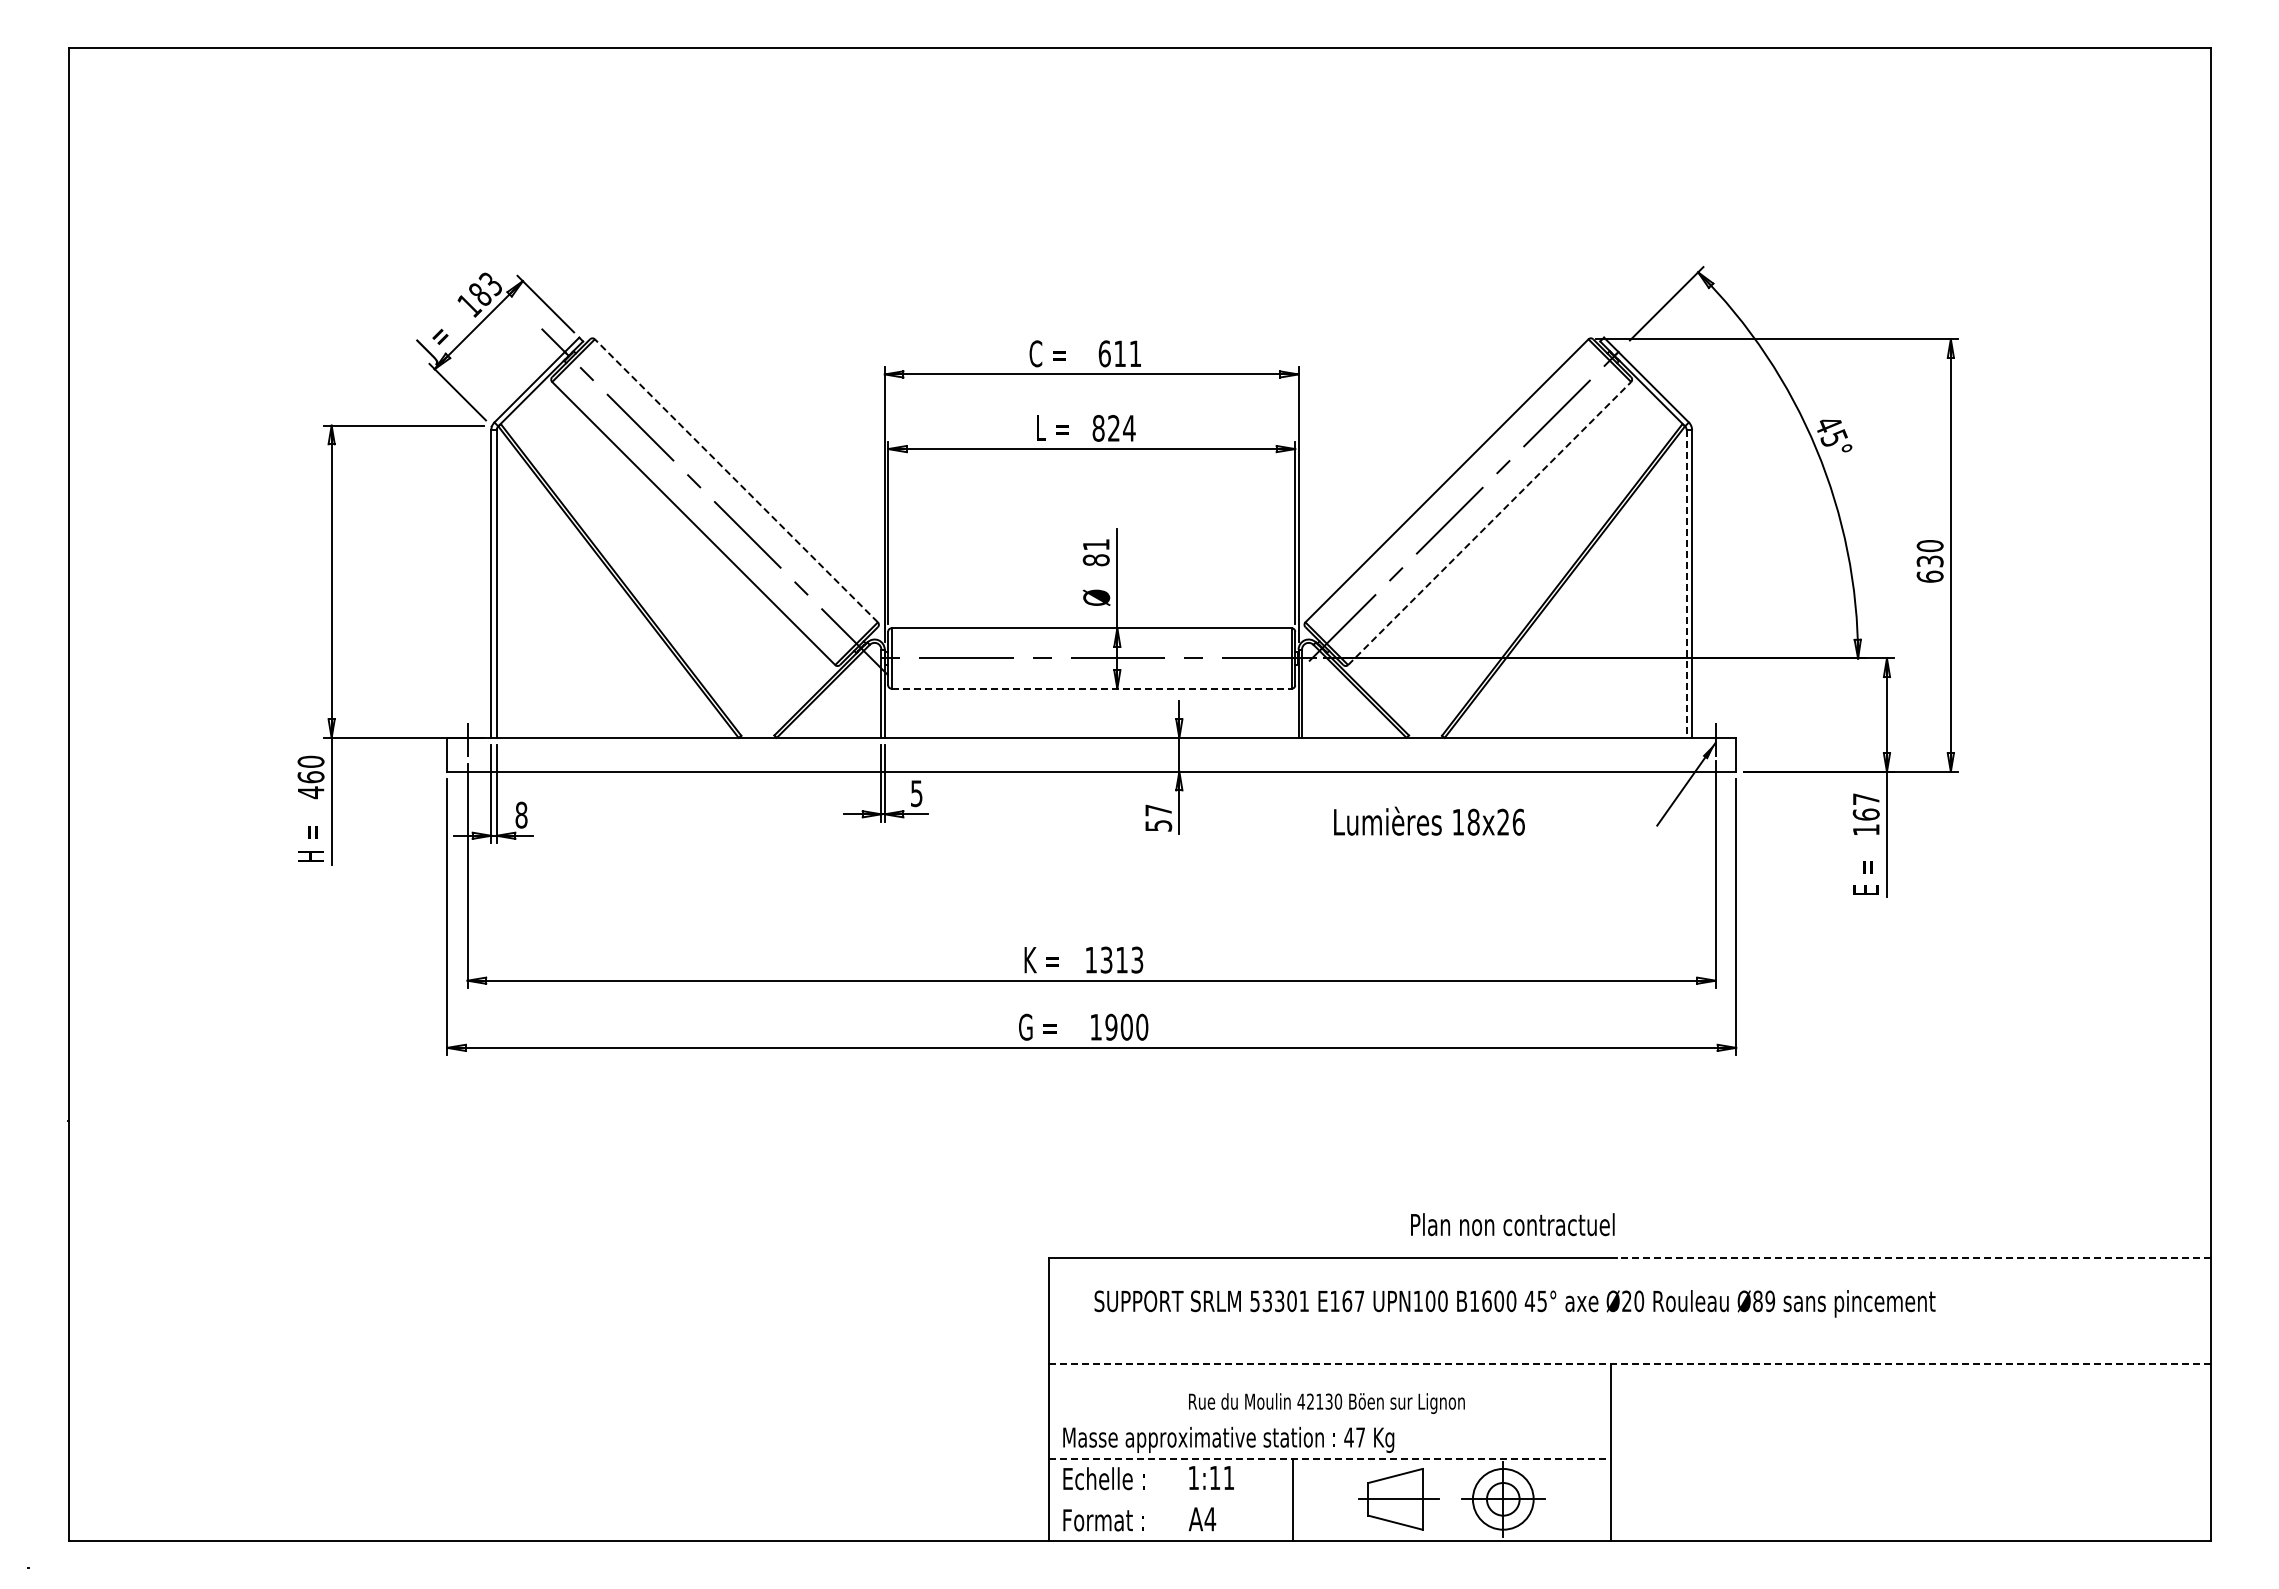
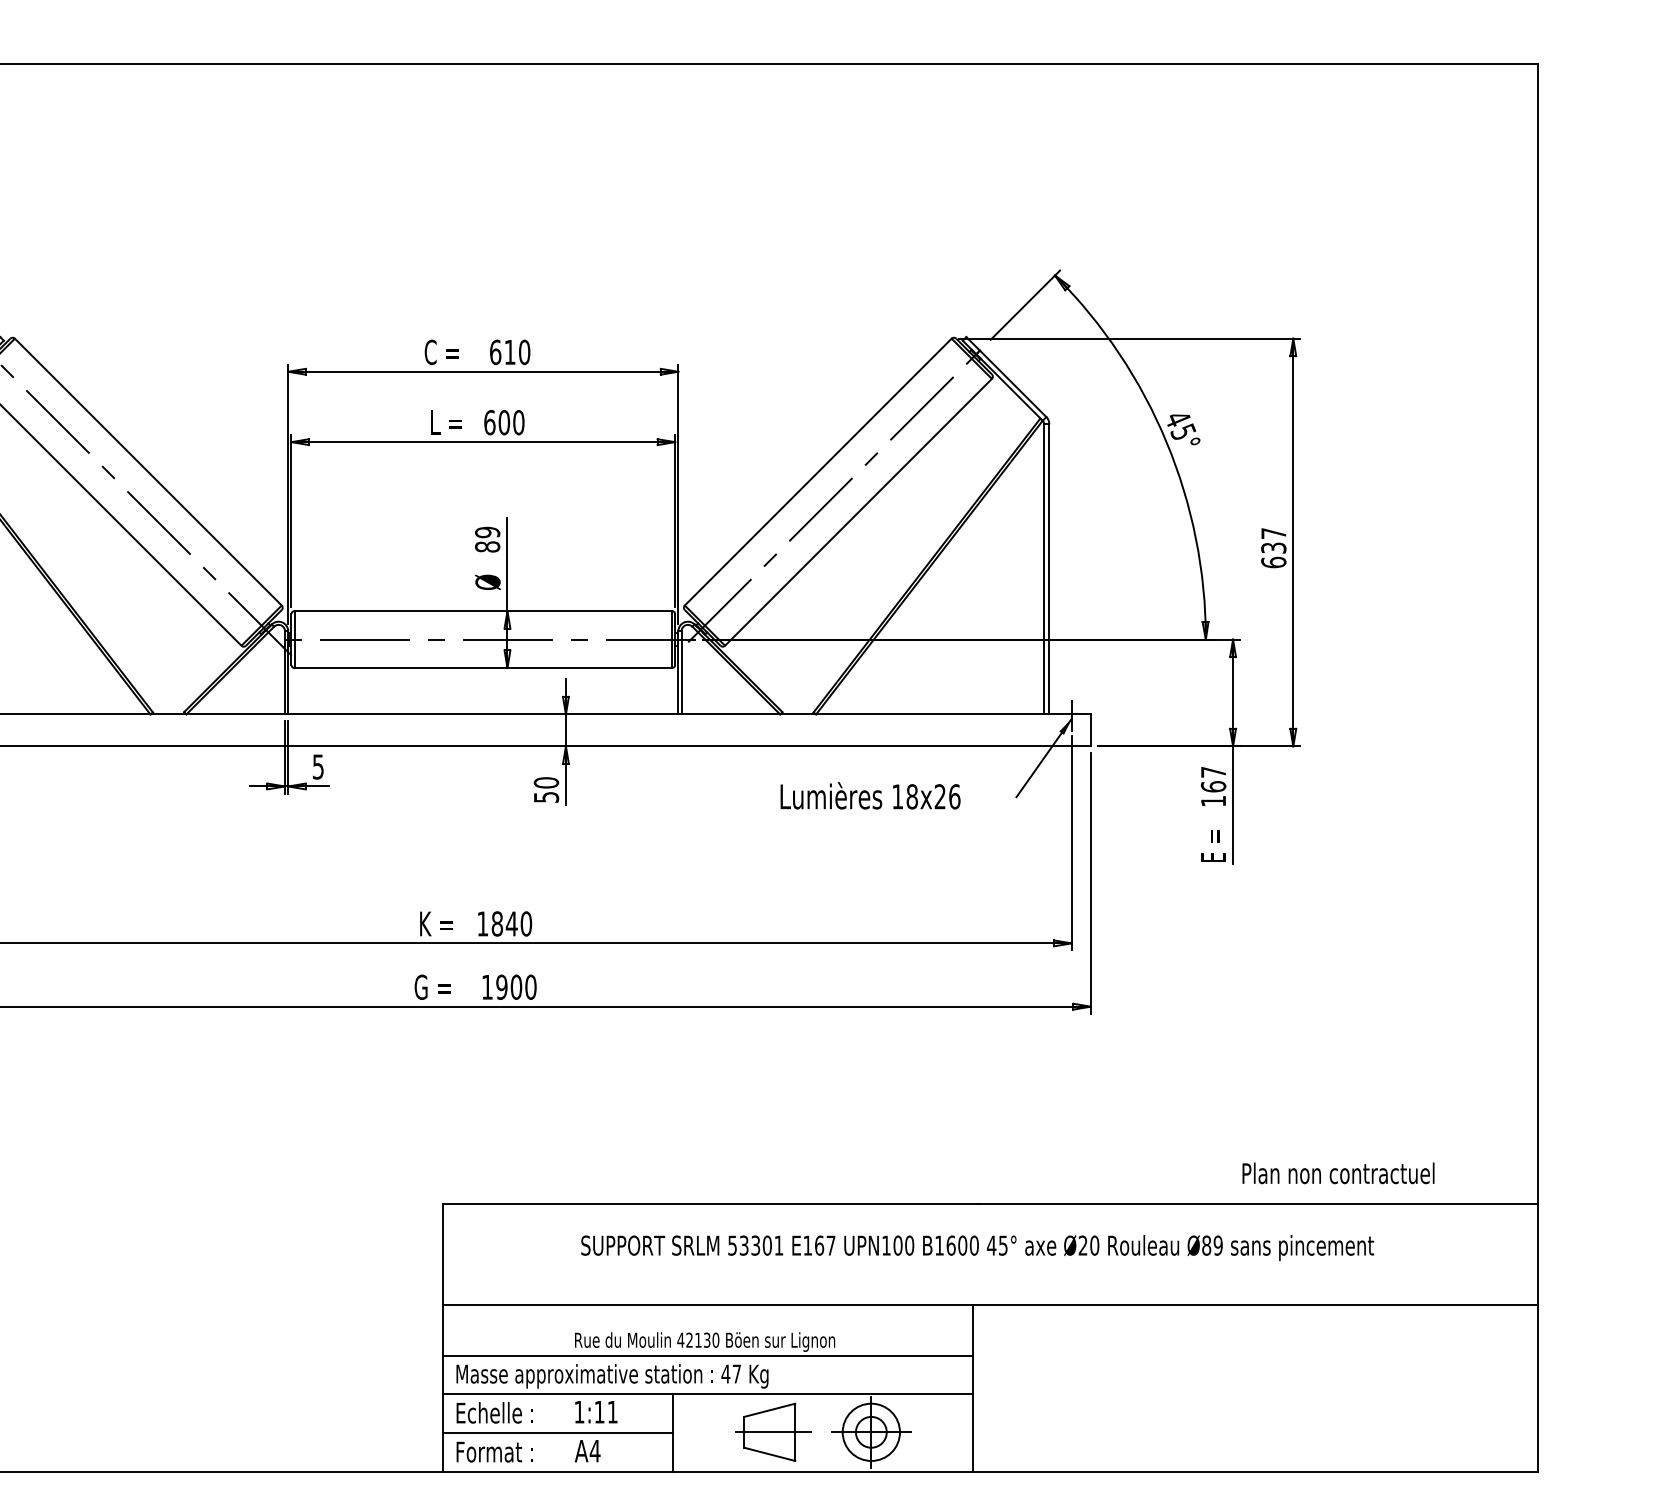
text: (1135, 353) -> (524, 352), 611 -> 610
text: (1113, 427) -> (503, 421), 824 -> 600
line: (736, 480) -> (148, 471), dashed -> solid
line: (1490, 523) -> (859, 512), dashed -> solid
text: (1095, 544) -> (486, 532), 81 -> 89
text: (1929, 546) -> (1273, 534), 630 -> 637
line: (1686, 584) -> (1044, 569), dashed -> solid
line: (1092, 688) -> (484, 667), dashed -> solid
text: (1158, 810) -> (546, 782), 57 -> 50
text: (1429, 820) -> (870, 795), moved
text: (1121, 959) -> (511, 923), 1313 -> 1840
text: (1512, 1224) -> (1338, 1173), moved
line: (1913, 1257) -> (1258, 1204), dashed -> solid
text: (1514, 1303) -> (977, 1247), moved
line: (1629, 1363) -> (990, 1304), dashed -> solid
line: (1330, 1418) -> (708, 1356), added
line: (1330, 1459) -> (708, 1394), dashed -> solid
line: (1170, 1500) -> (557, 1433), added

